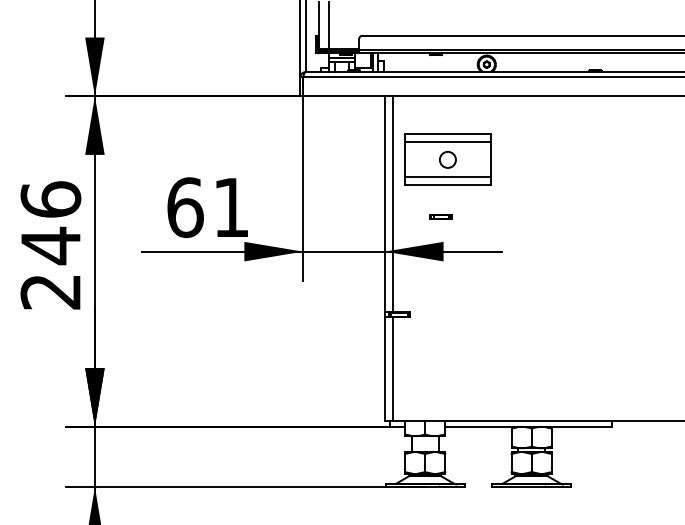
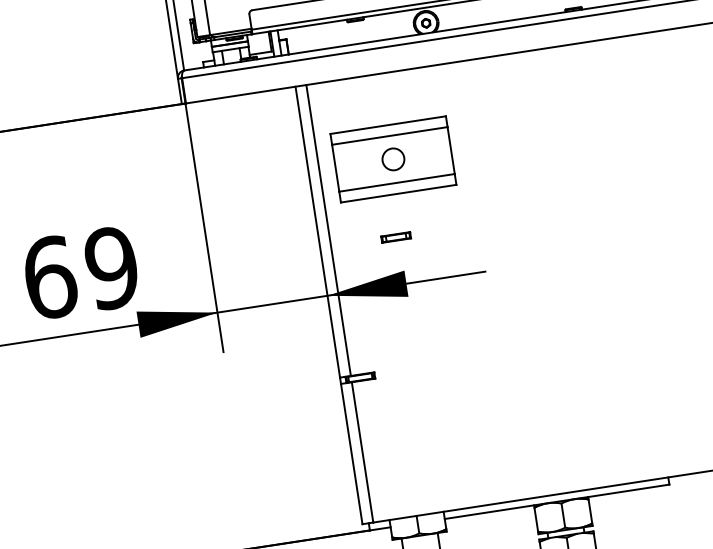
text: (231, 207) -> (112, 267), 61 -> 69

